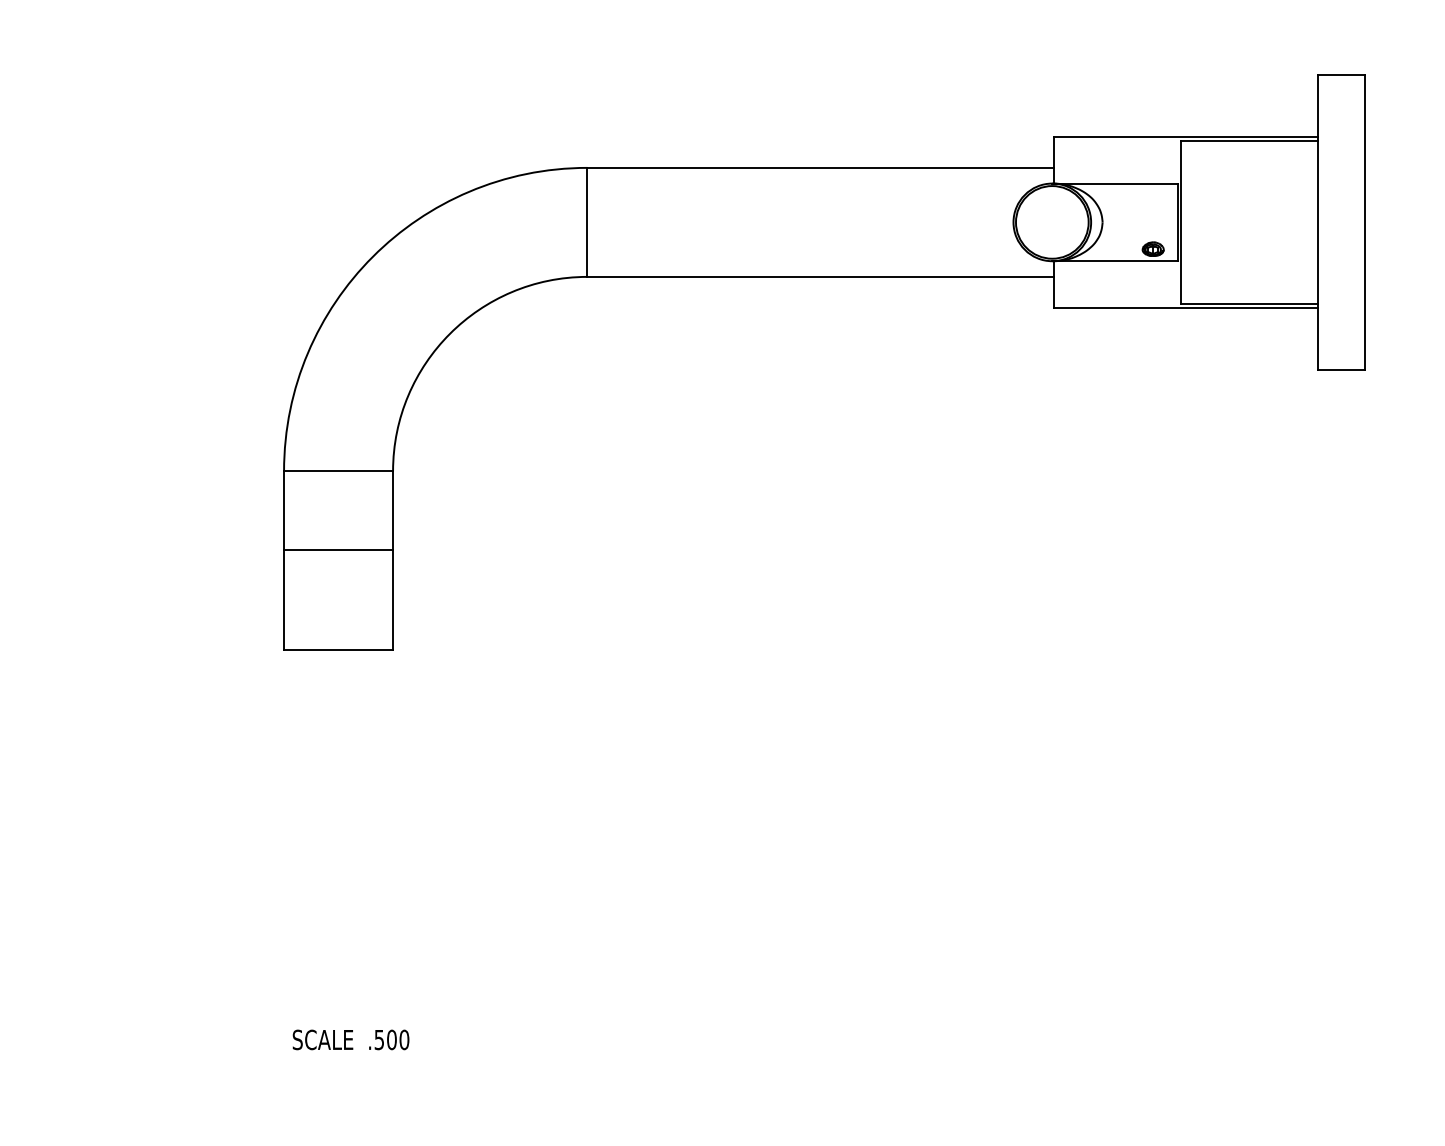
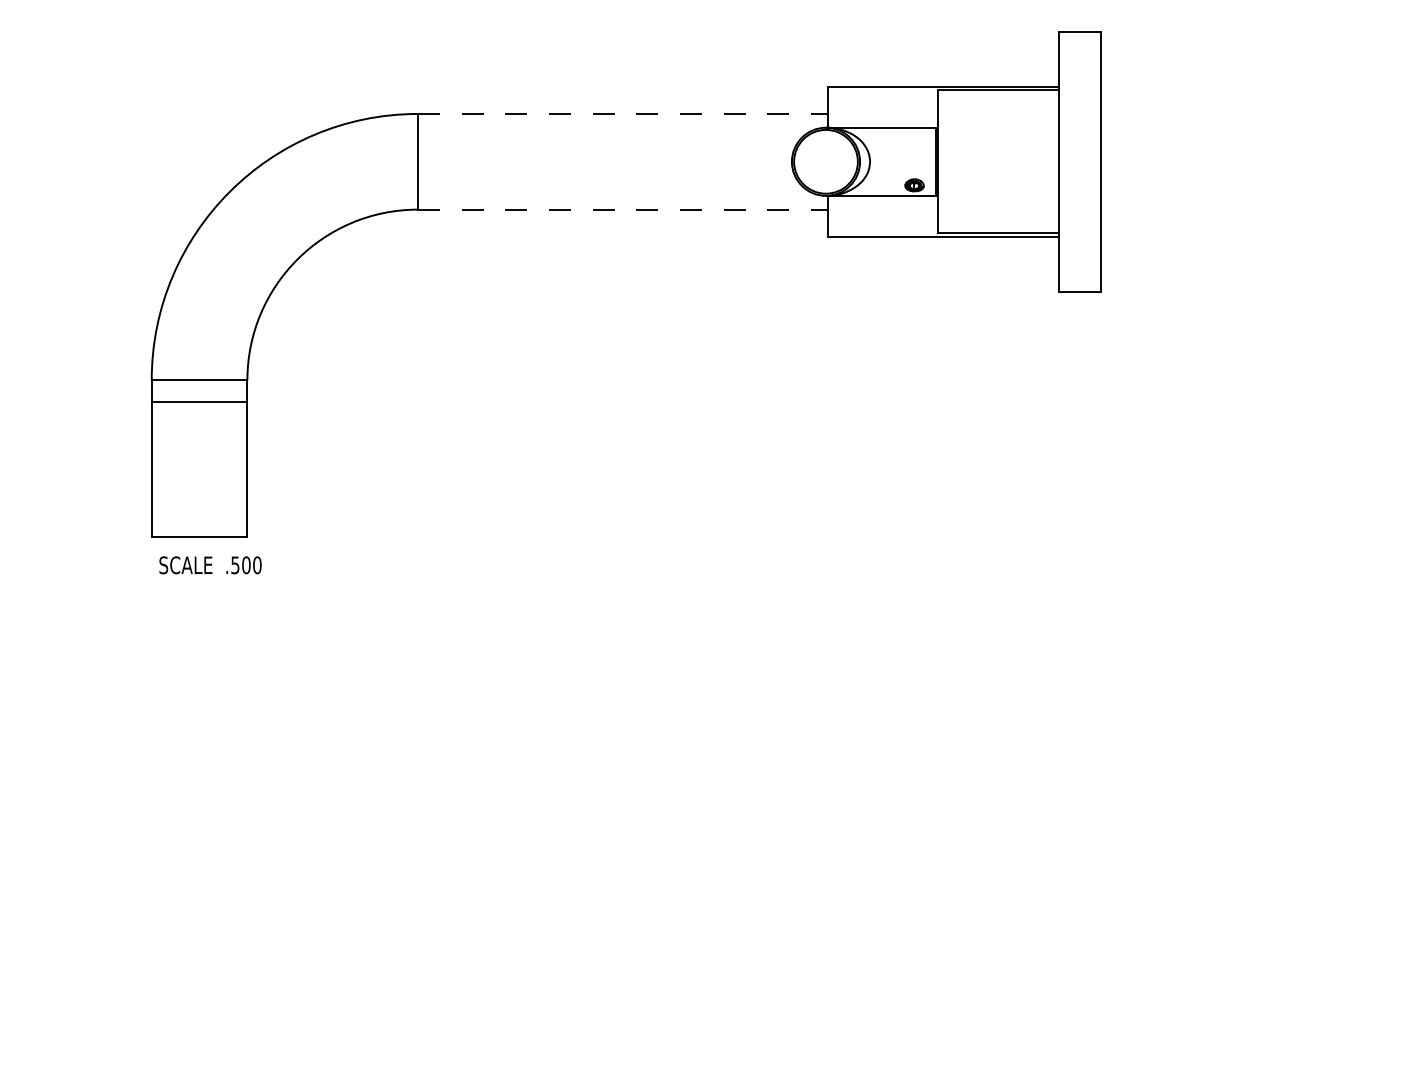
line: (820, 167) -> (622, 113), solid -> dashed
line: (820, 276) -> (622, 209), solid -> dashed
line: (338, 550) -> (199, 402), moved
text: (351, 1040) -> (210, 565), moved

